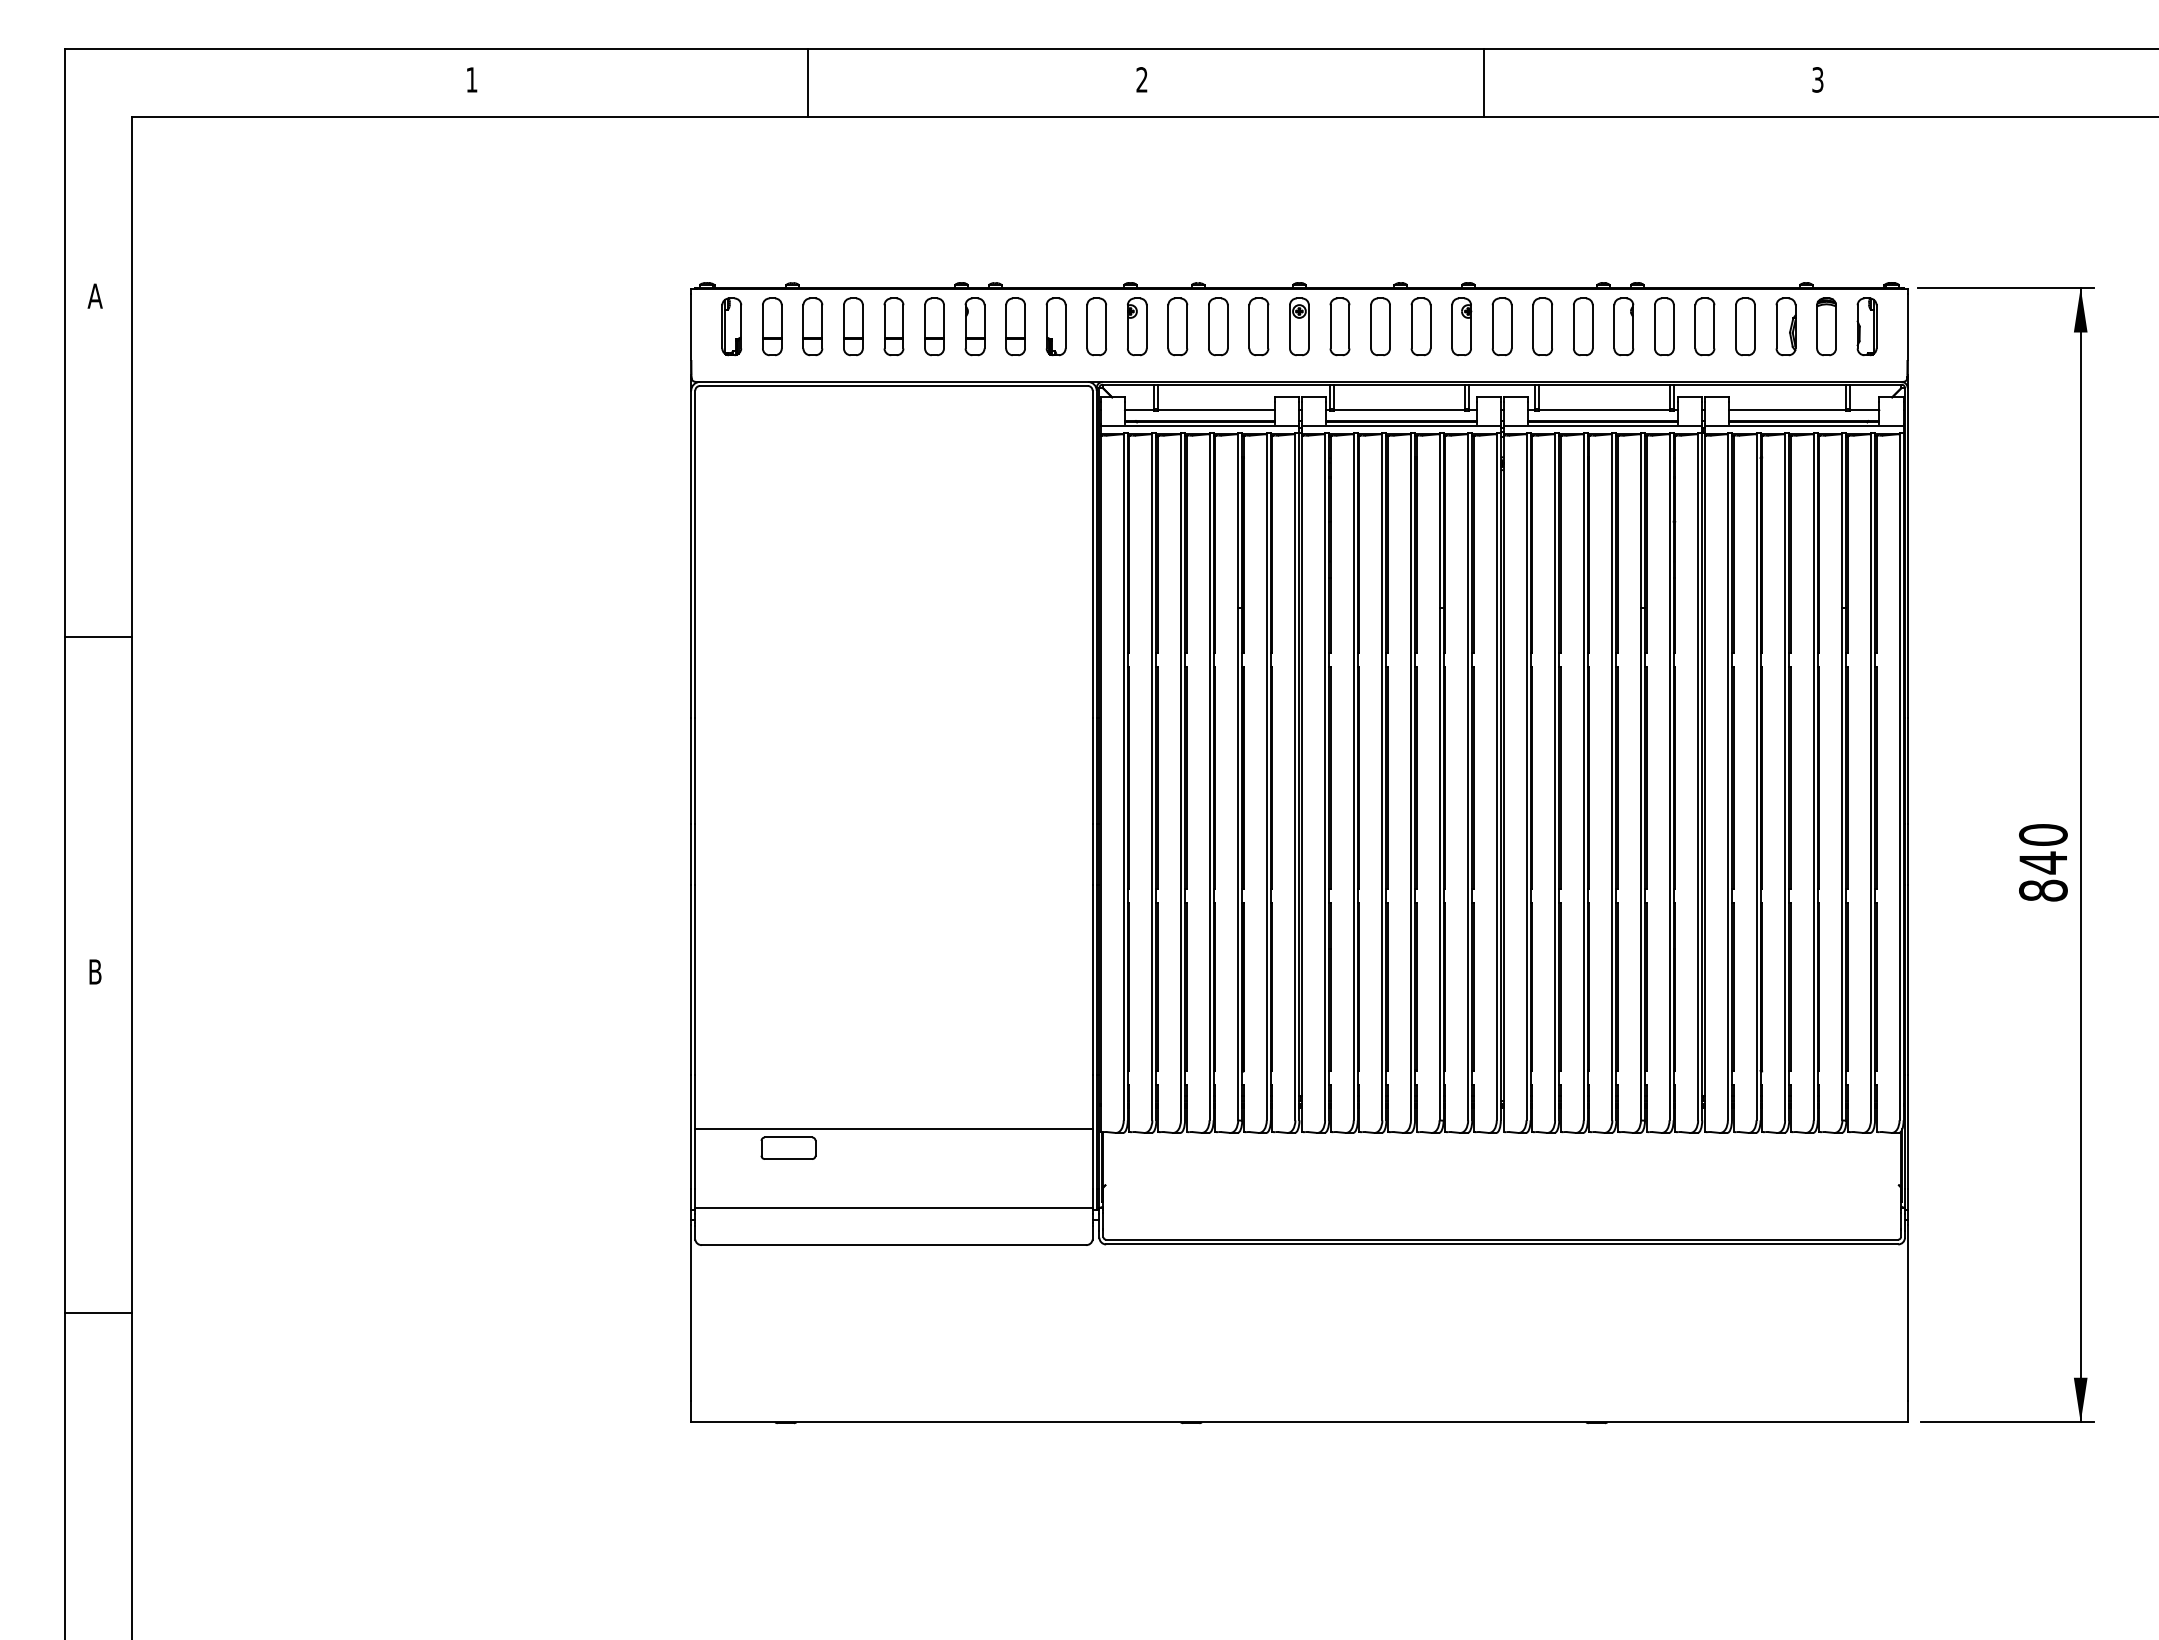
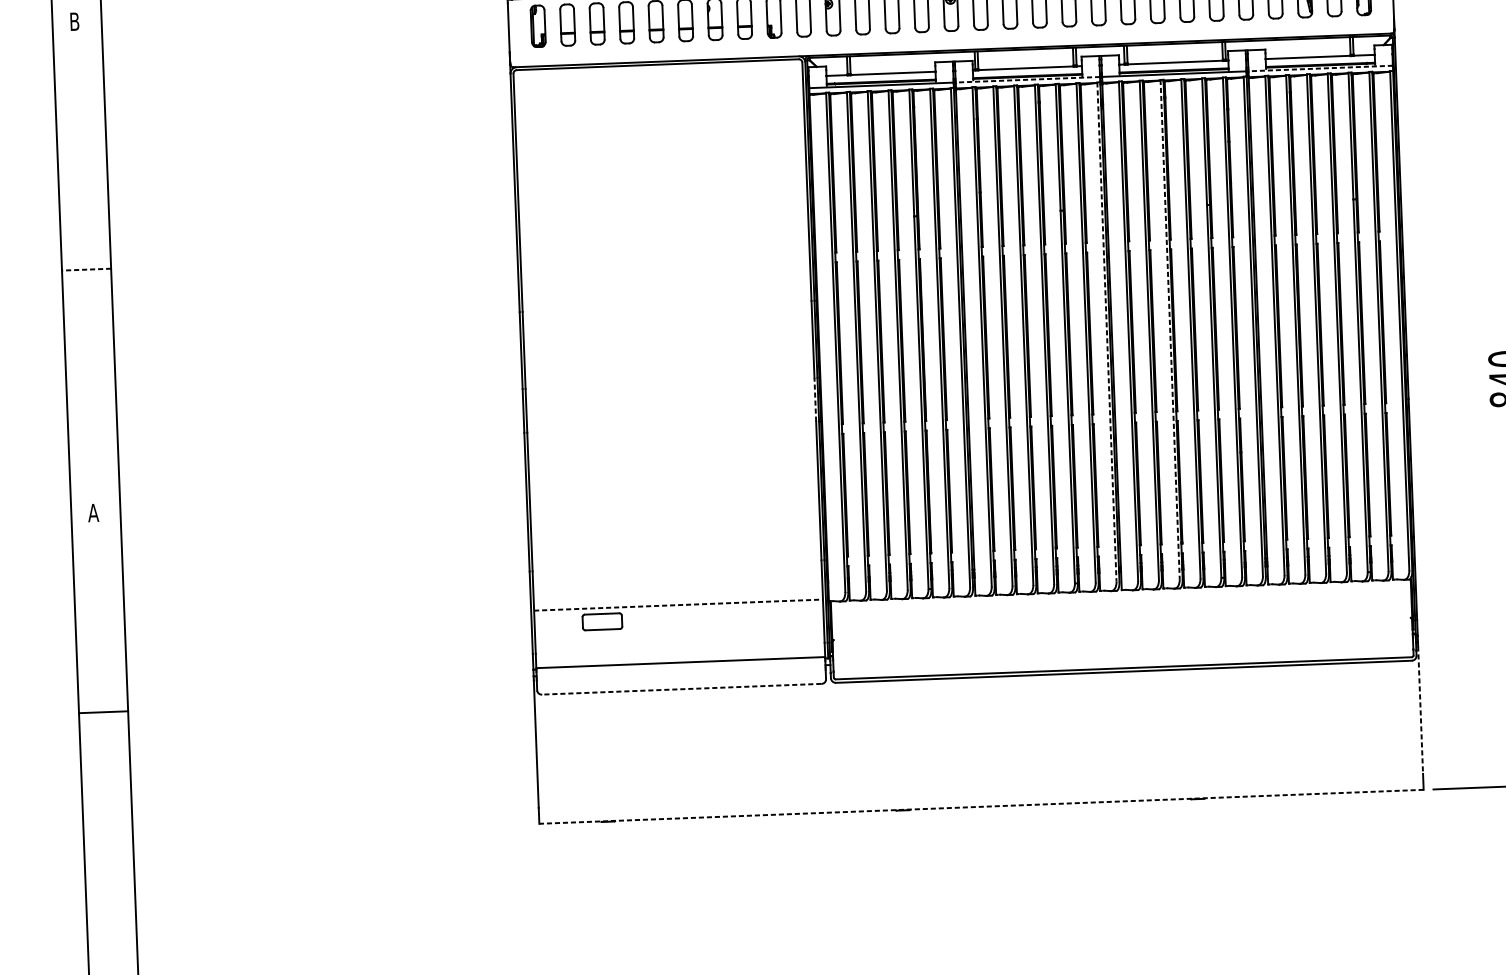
text: (94, 295) -> (74, 21), A -> B
line: (1401, 426) -> (1027, 79), solid -> dashed
line: (1803, 426) -> (1320, 68), solid -> dashed
line: (98, 637) -> (86, 269), solid -> dashed
line: (1496, 777) -> (1106, 332), solid -> dashed
line: (1583, 777) -> (1169, 330), solid -> dashed
line: (1092, 854) -> (815, 399), solid -> dashed
text: (94, 971) -> (92, 512), B -> A
line: (893, 1129) -> (678, 605), solid -> dashed
line: (893, 1245) -> (681, 689), solid -> dashed
line: (1907, 1312) -> (1420, 709), solid -> dashed
line: (98, 1313) -> (103, 712), moved
line: (1298, 1422) -> (980, 806), solid -> dashed

